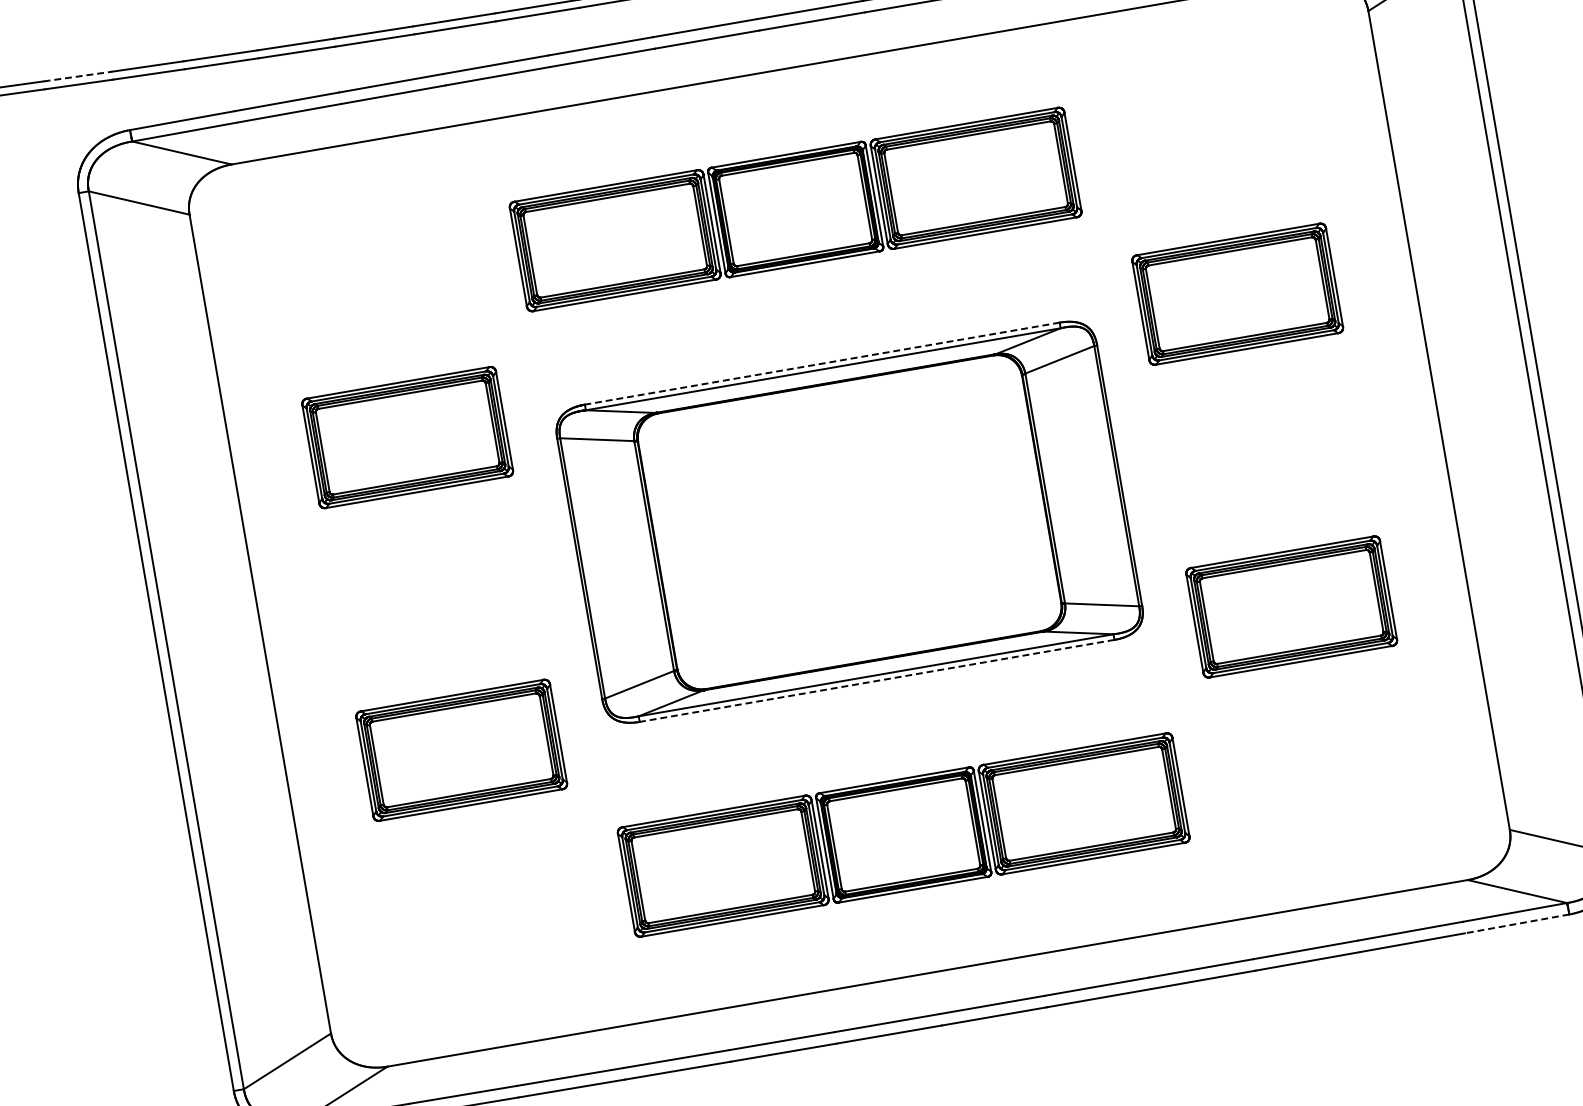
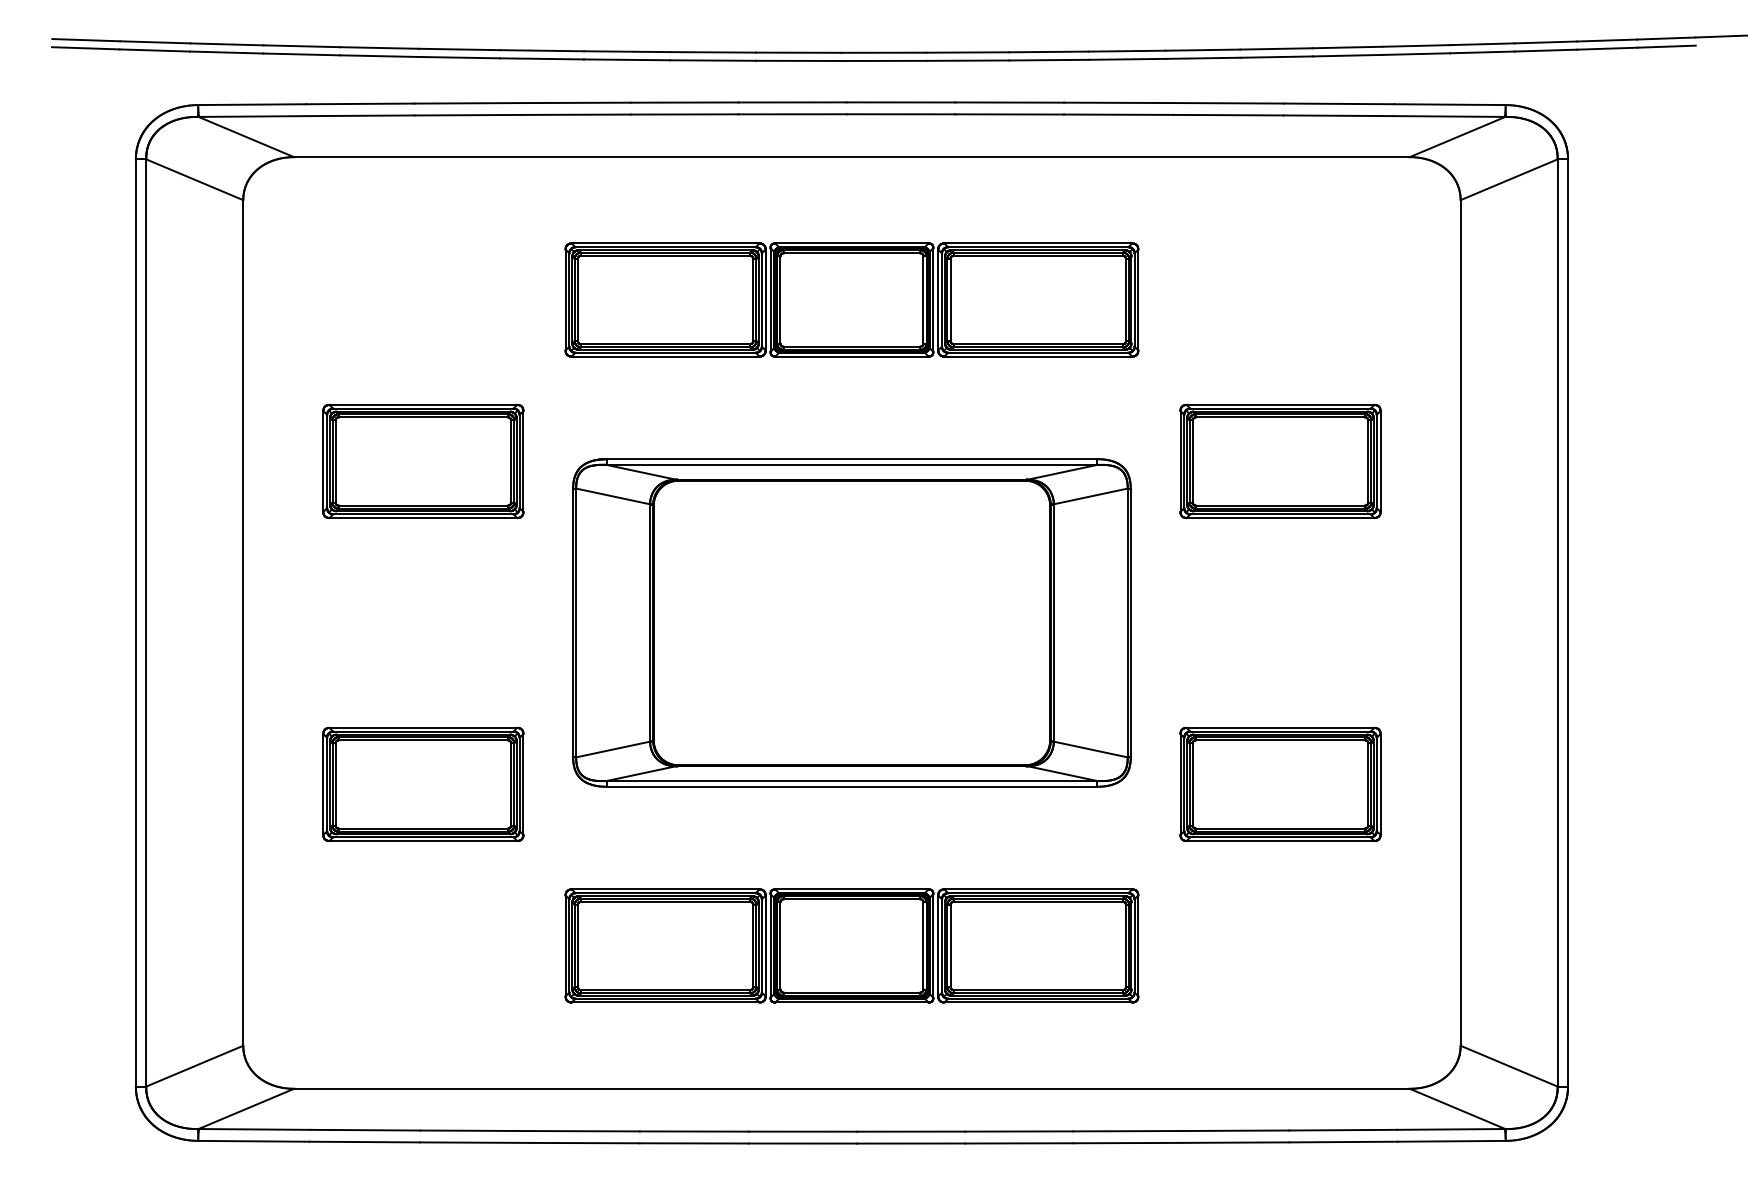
line: (78, 76) -> (155, 42), dashed -> solid
line: (822, 363) -> (852, 459), dashed -> solid
line: (876, 680) -> (851, 786), dashed -> solid
line: (1517, 924) -> (1451, 1141), dashed -> solid

